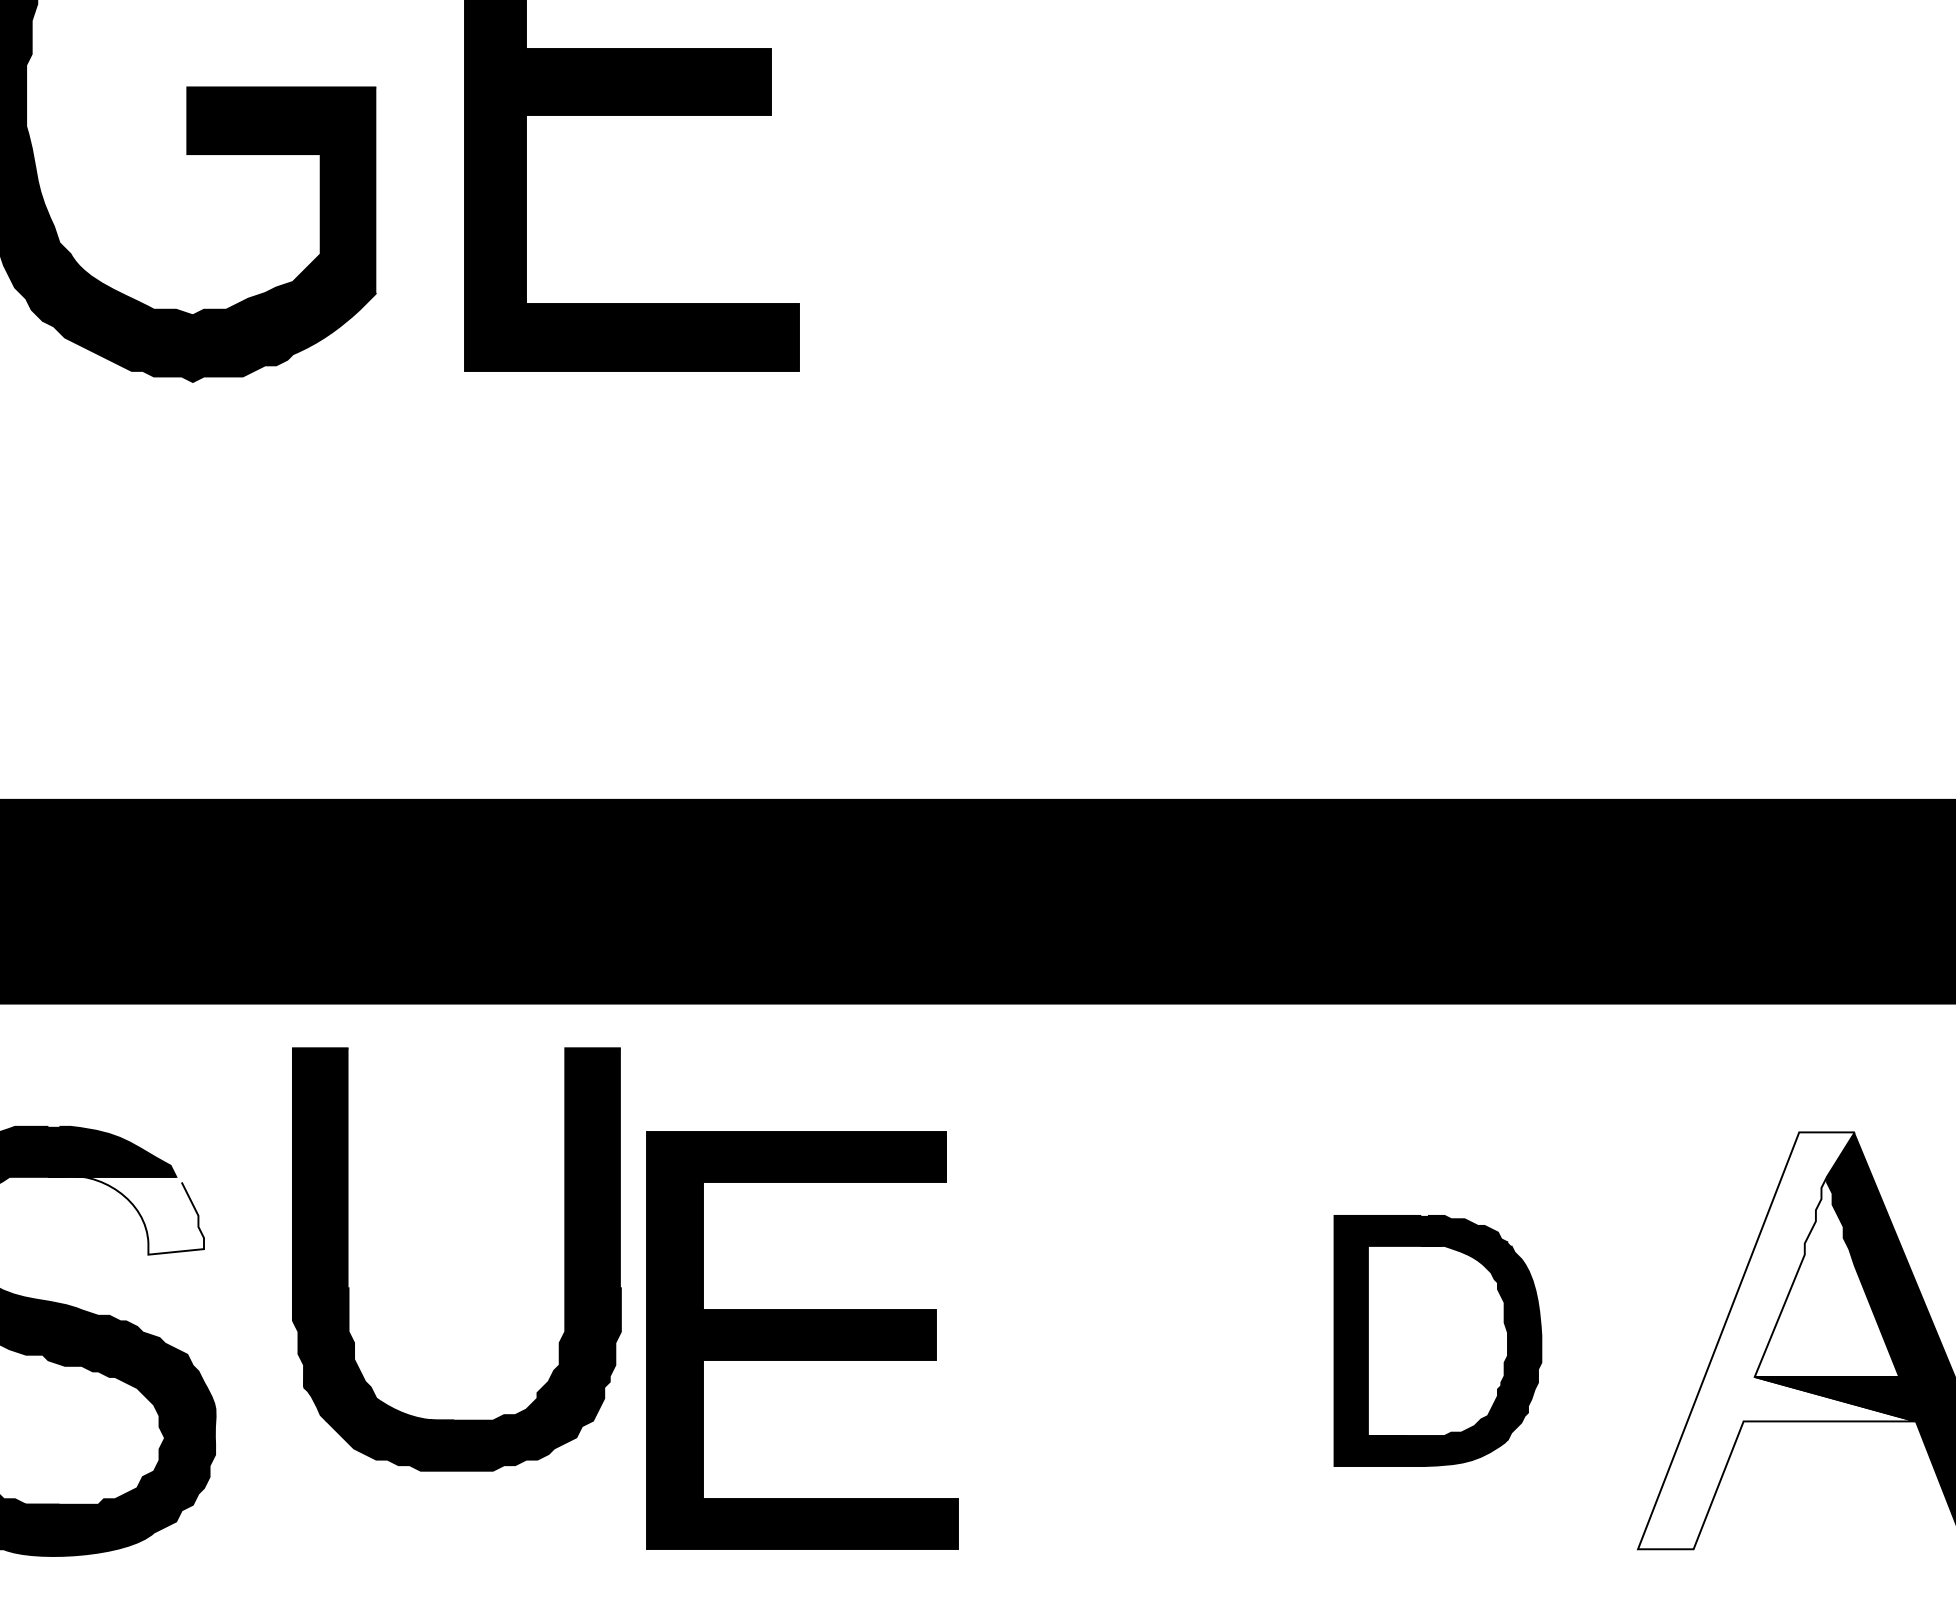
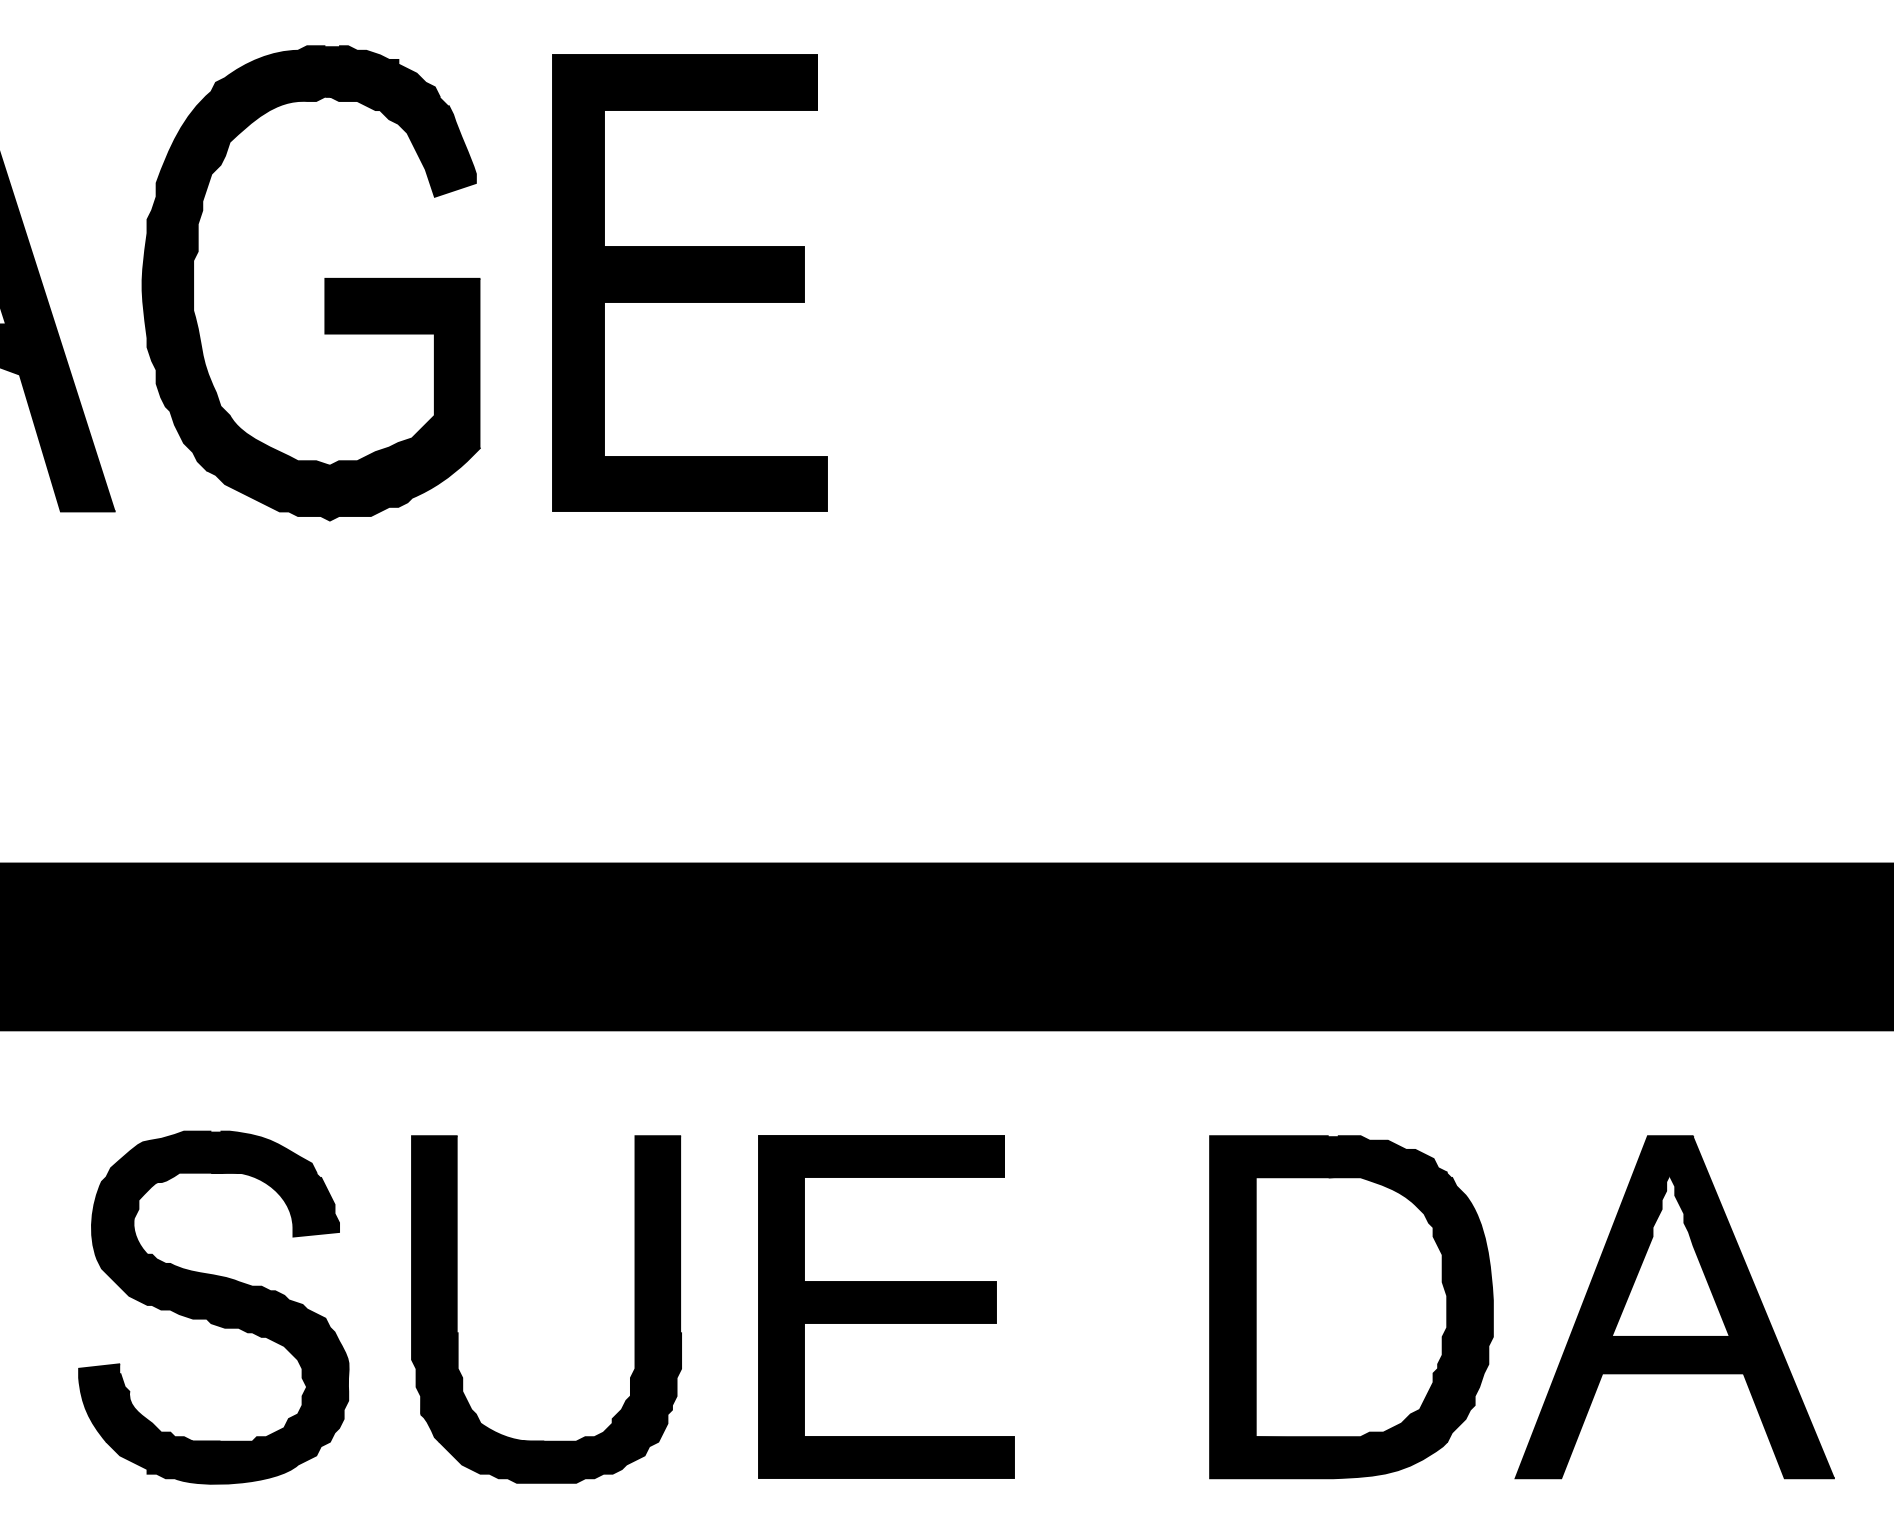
fill: (126, 1215) -> (275, 1204), added
part: (564, 1259) -> (634, 1309), moved
part: (802, 1339) -> (886, 1306), moved
part: (1437, 1341) -> (1351, 1307), size x1.67
fill: (1776, 1341) -> (1629, 1307), added

